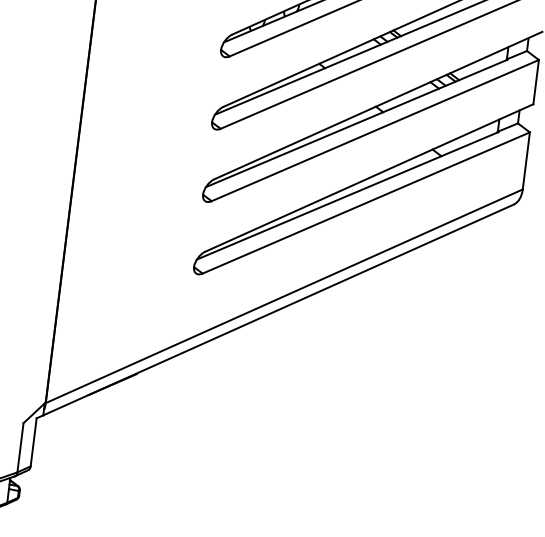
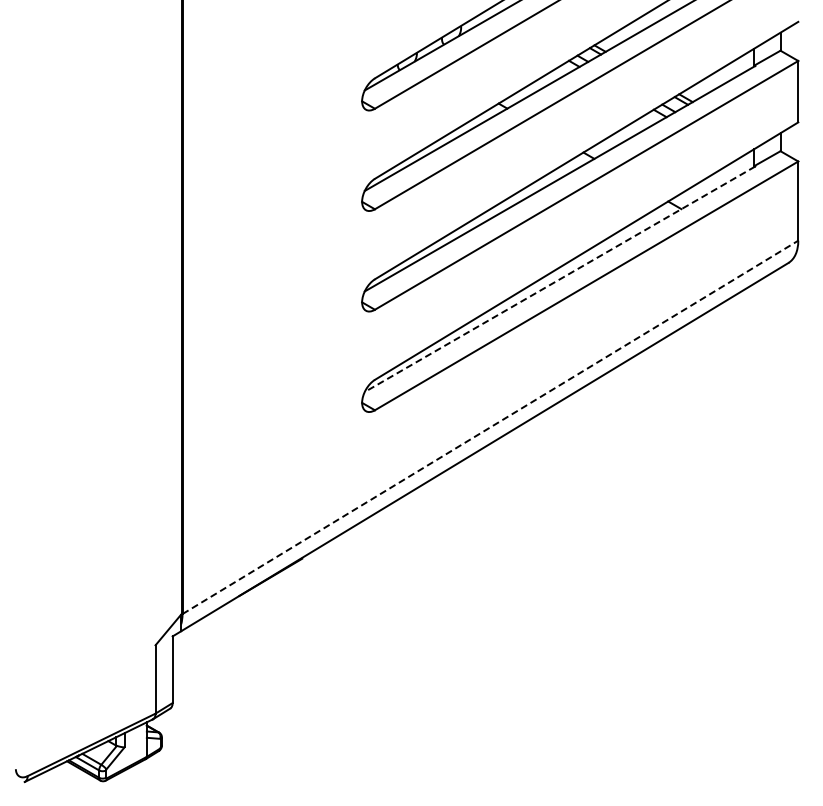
line: (347, 195) -> (559, 279), solid -> dashed
line: (284, 296) -> (490, 427), solid -> dashed

